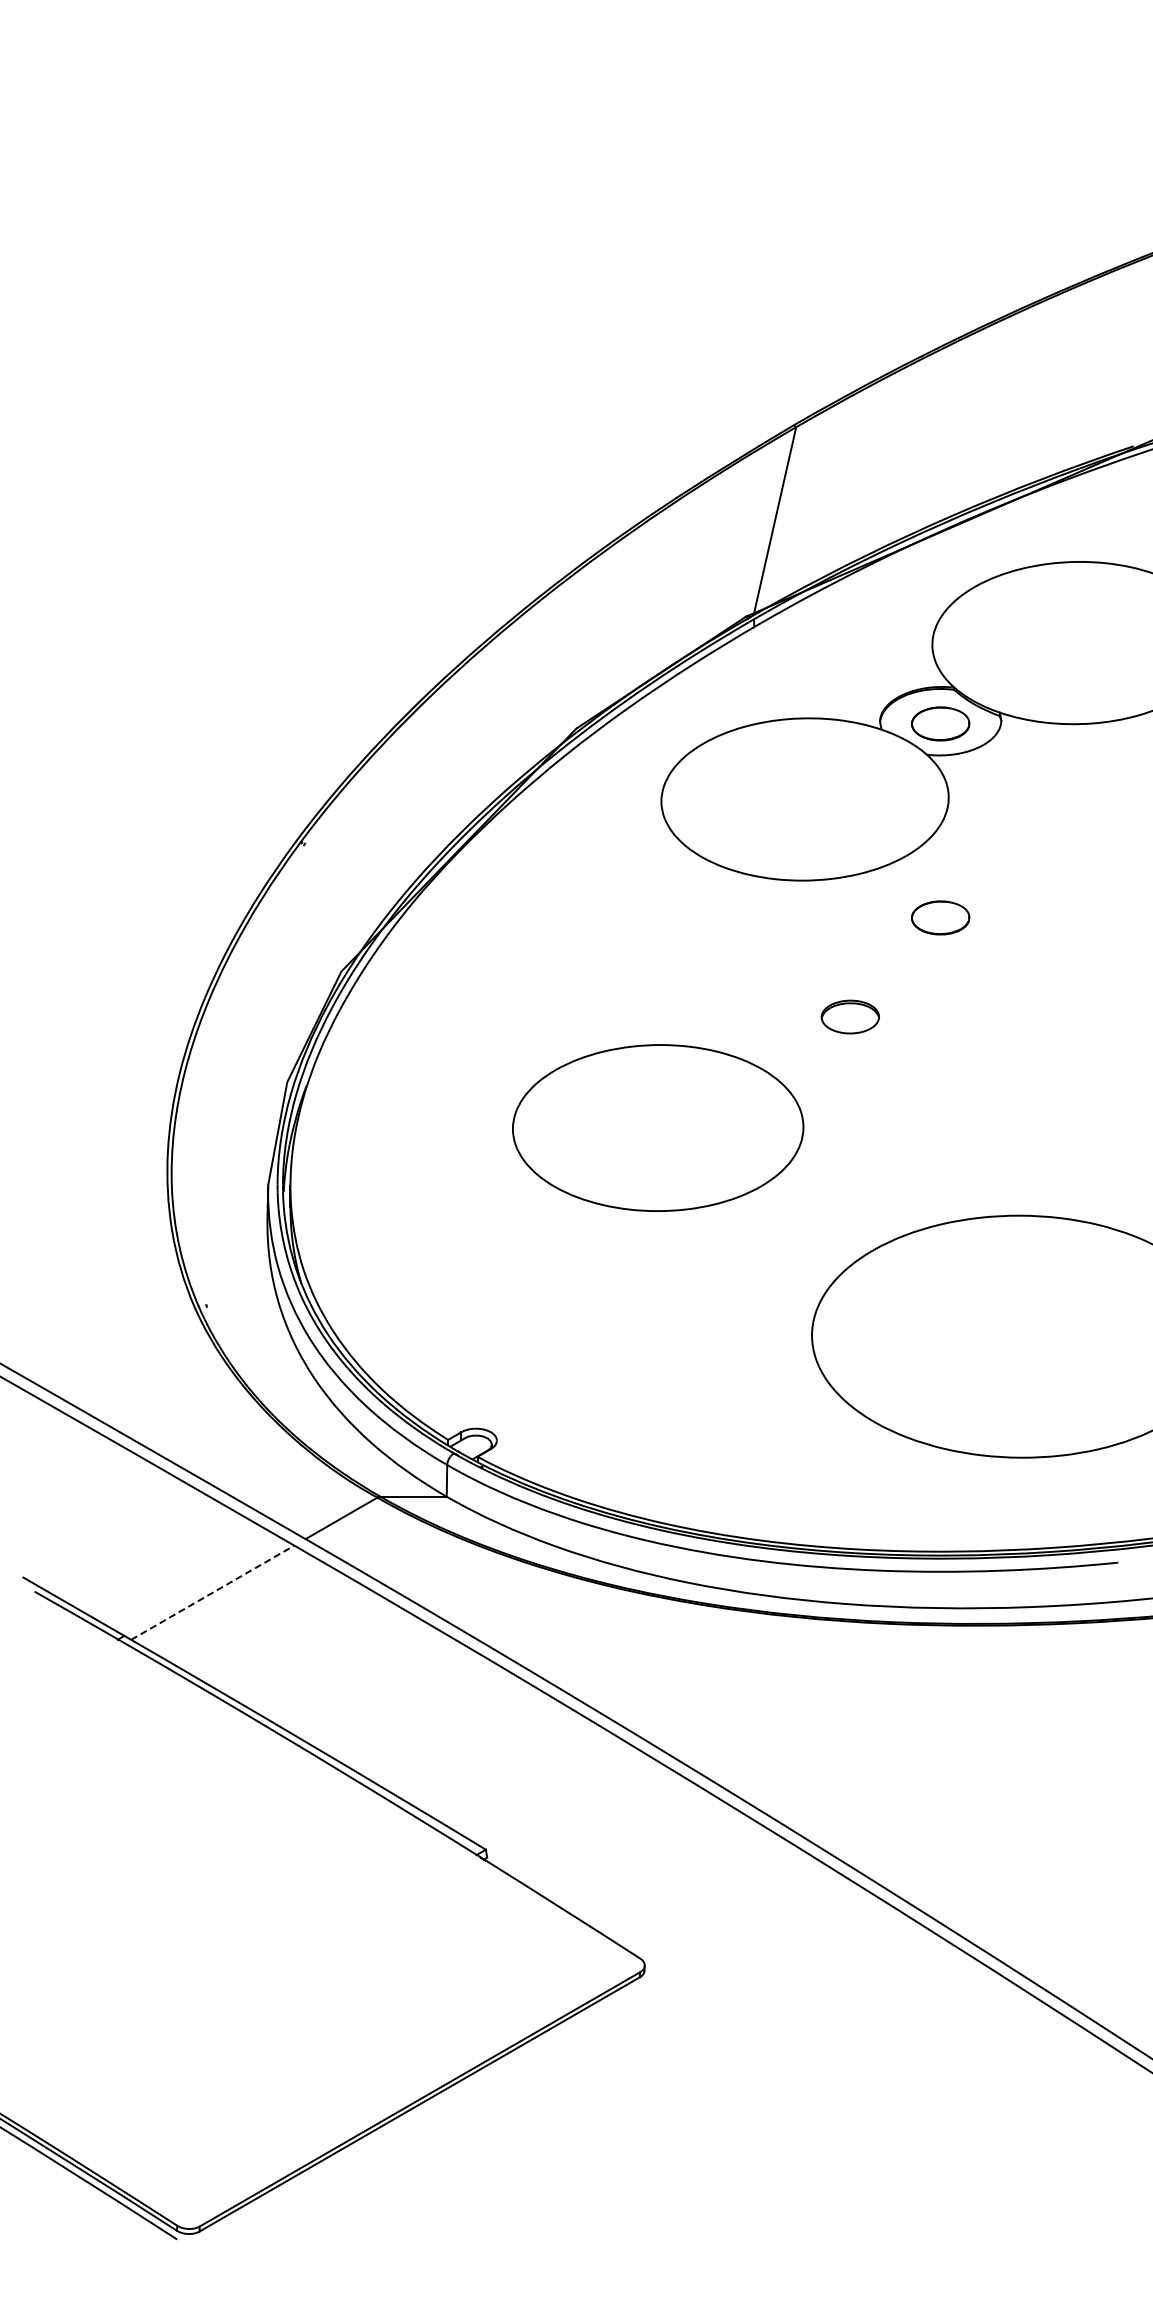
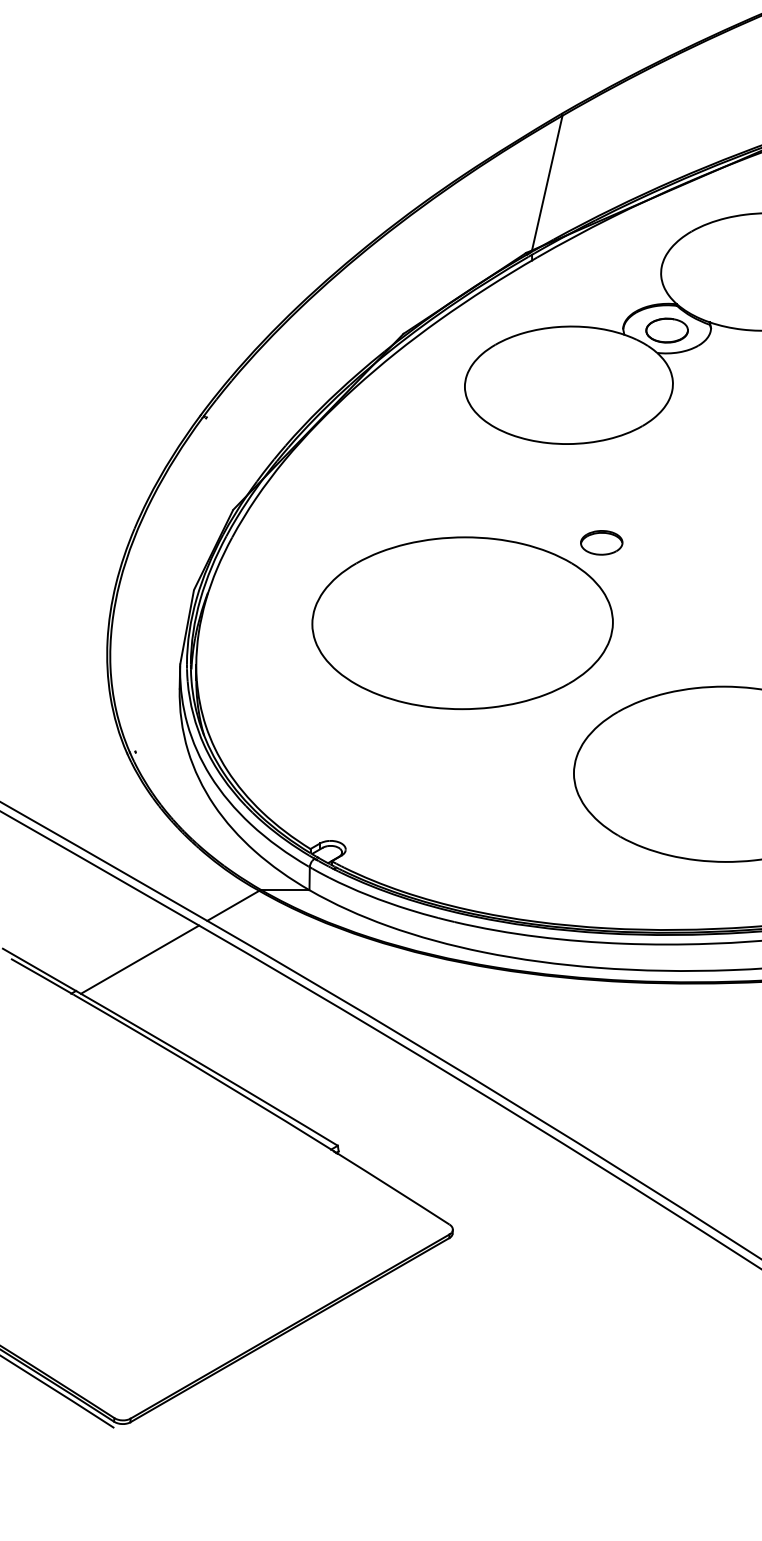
part: (940, 917) -> (667, 470), removed
part: (657, 1127) -> (462, 622), size x1.43
line: (213, 1592) -> (140, 959), dashed -> solid

